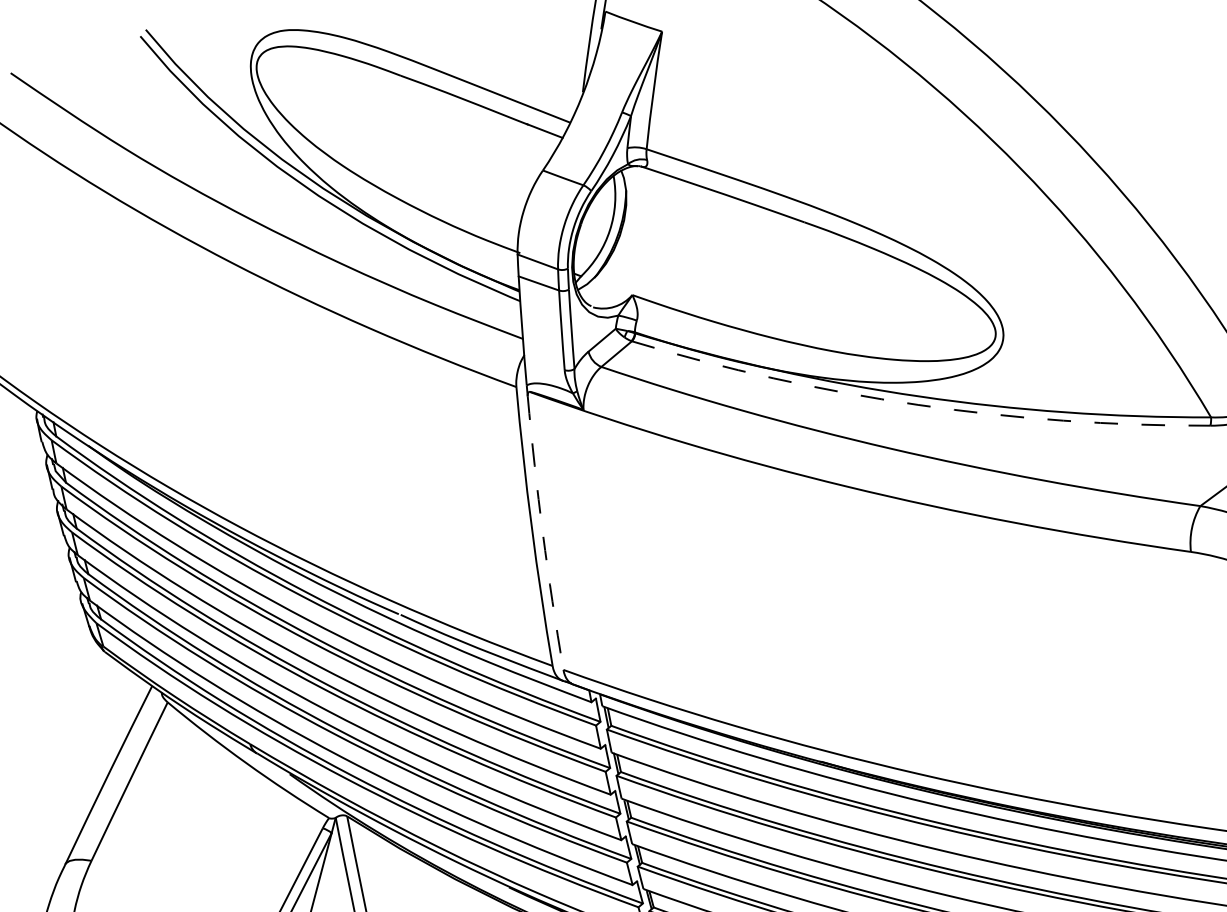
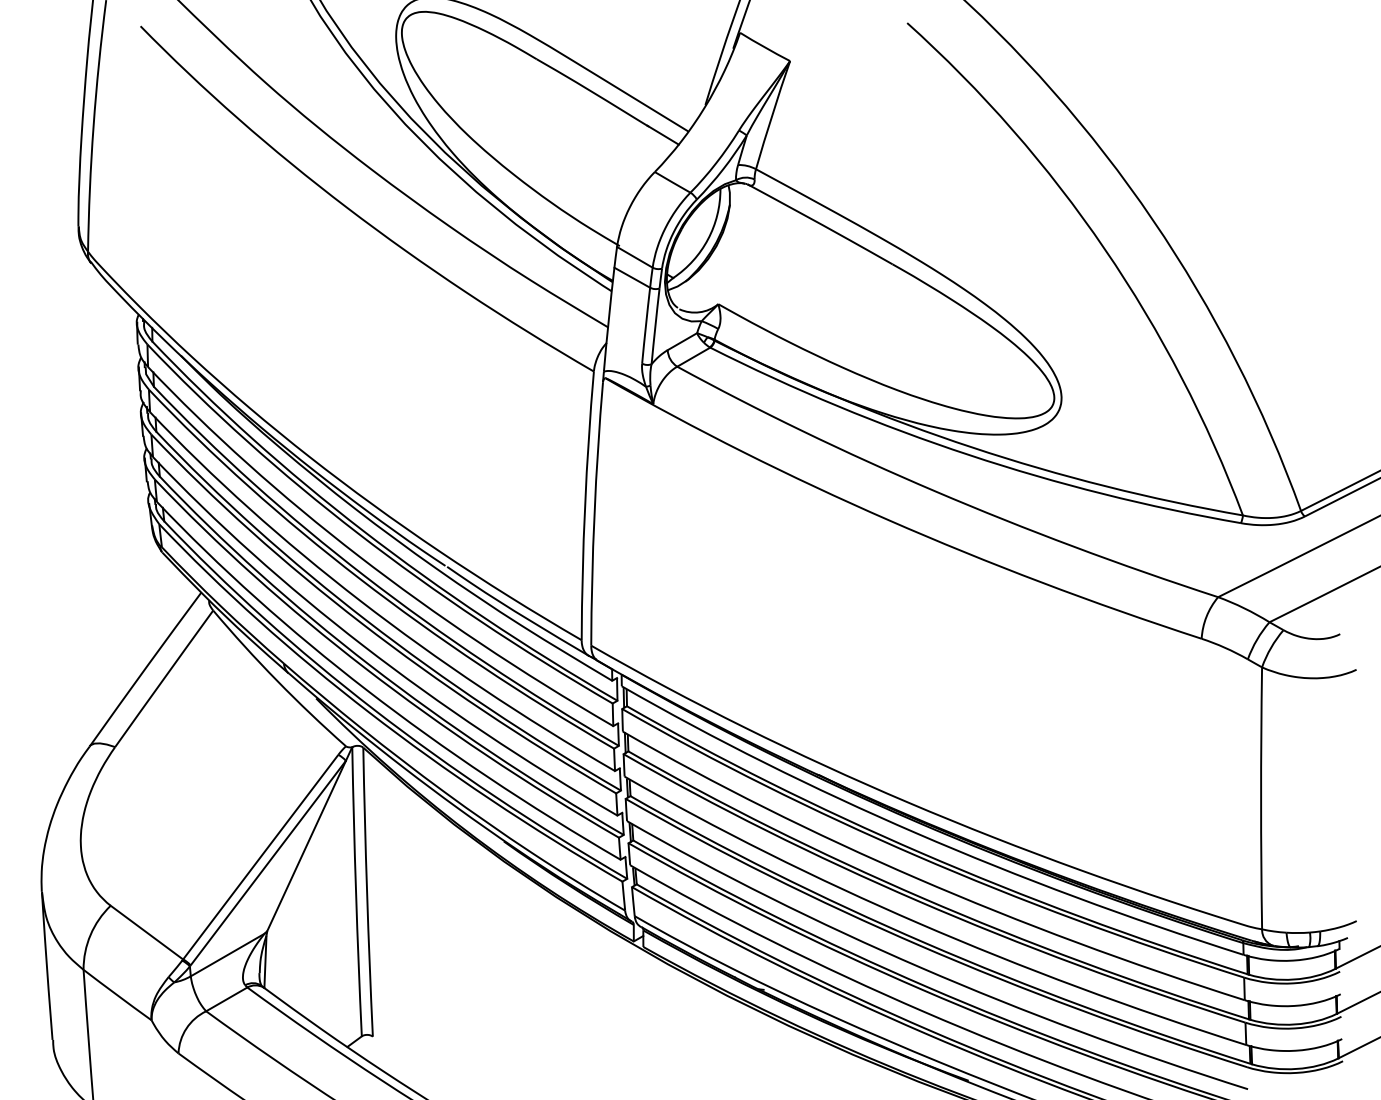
arc: (918, 405) -> (969, 455), dashed -> solid
arc: (542, 533) -> (594, 513), dashed -> solid

